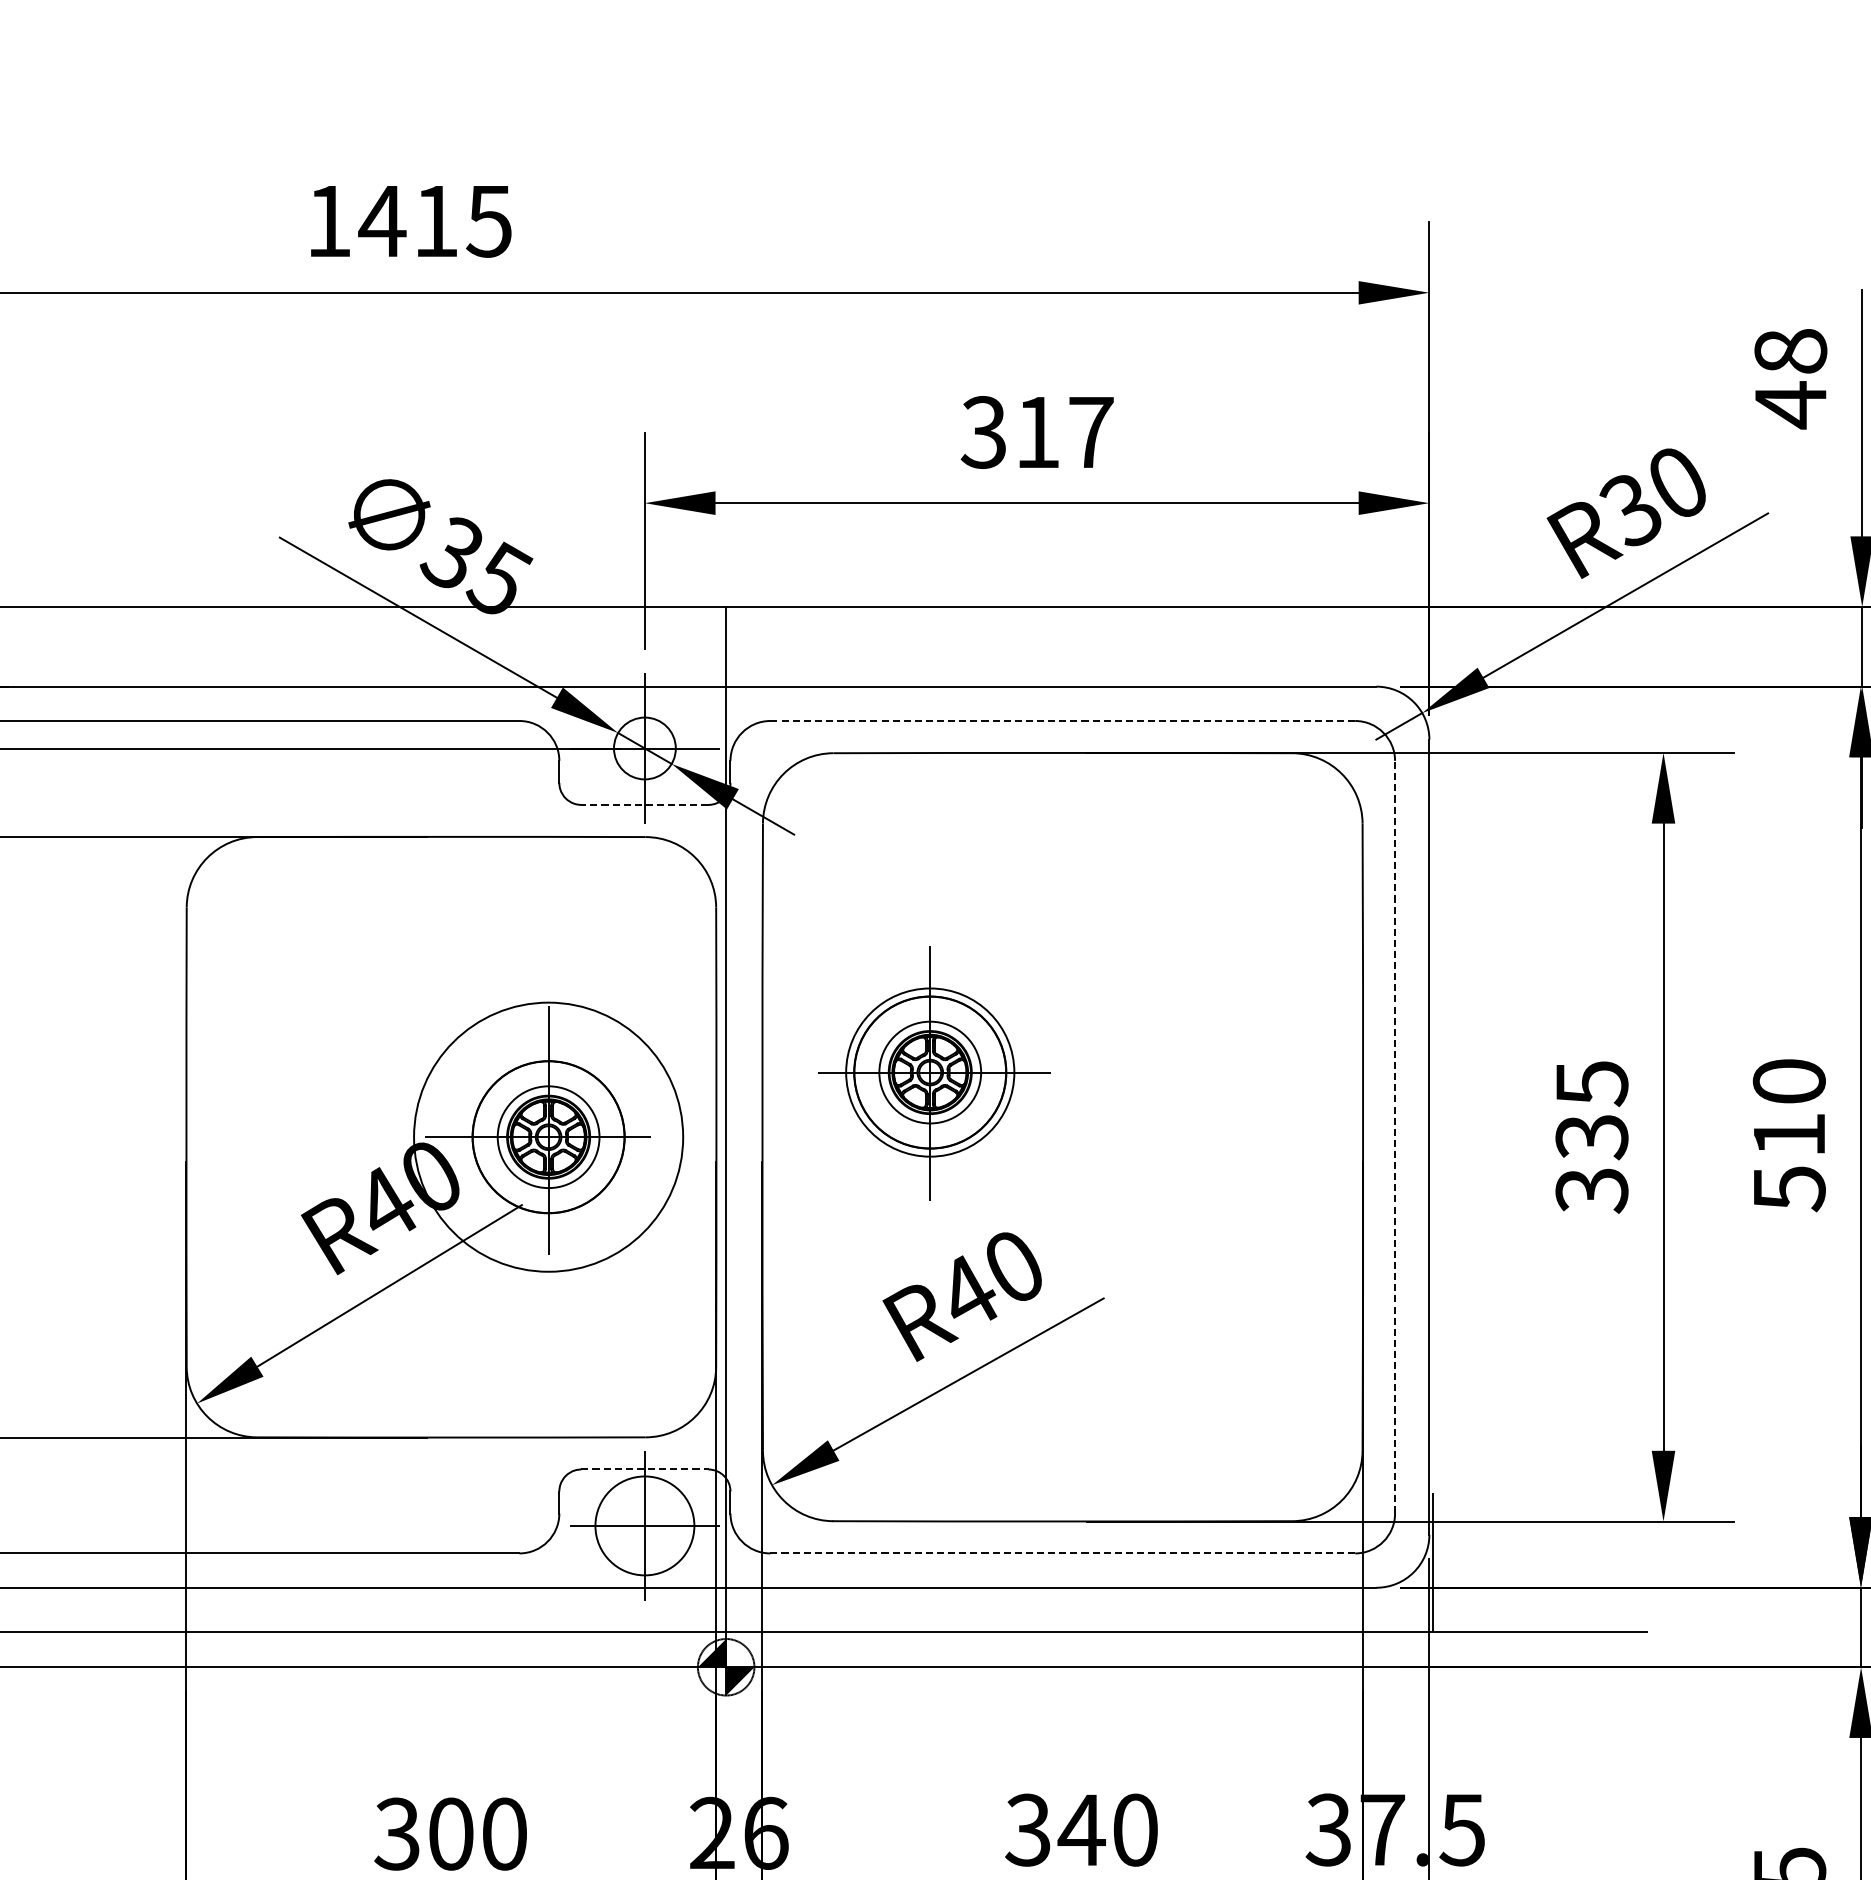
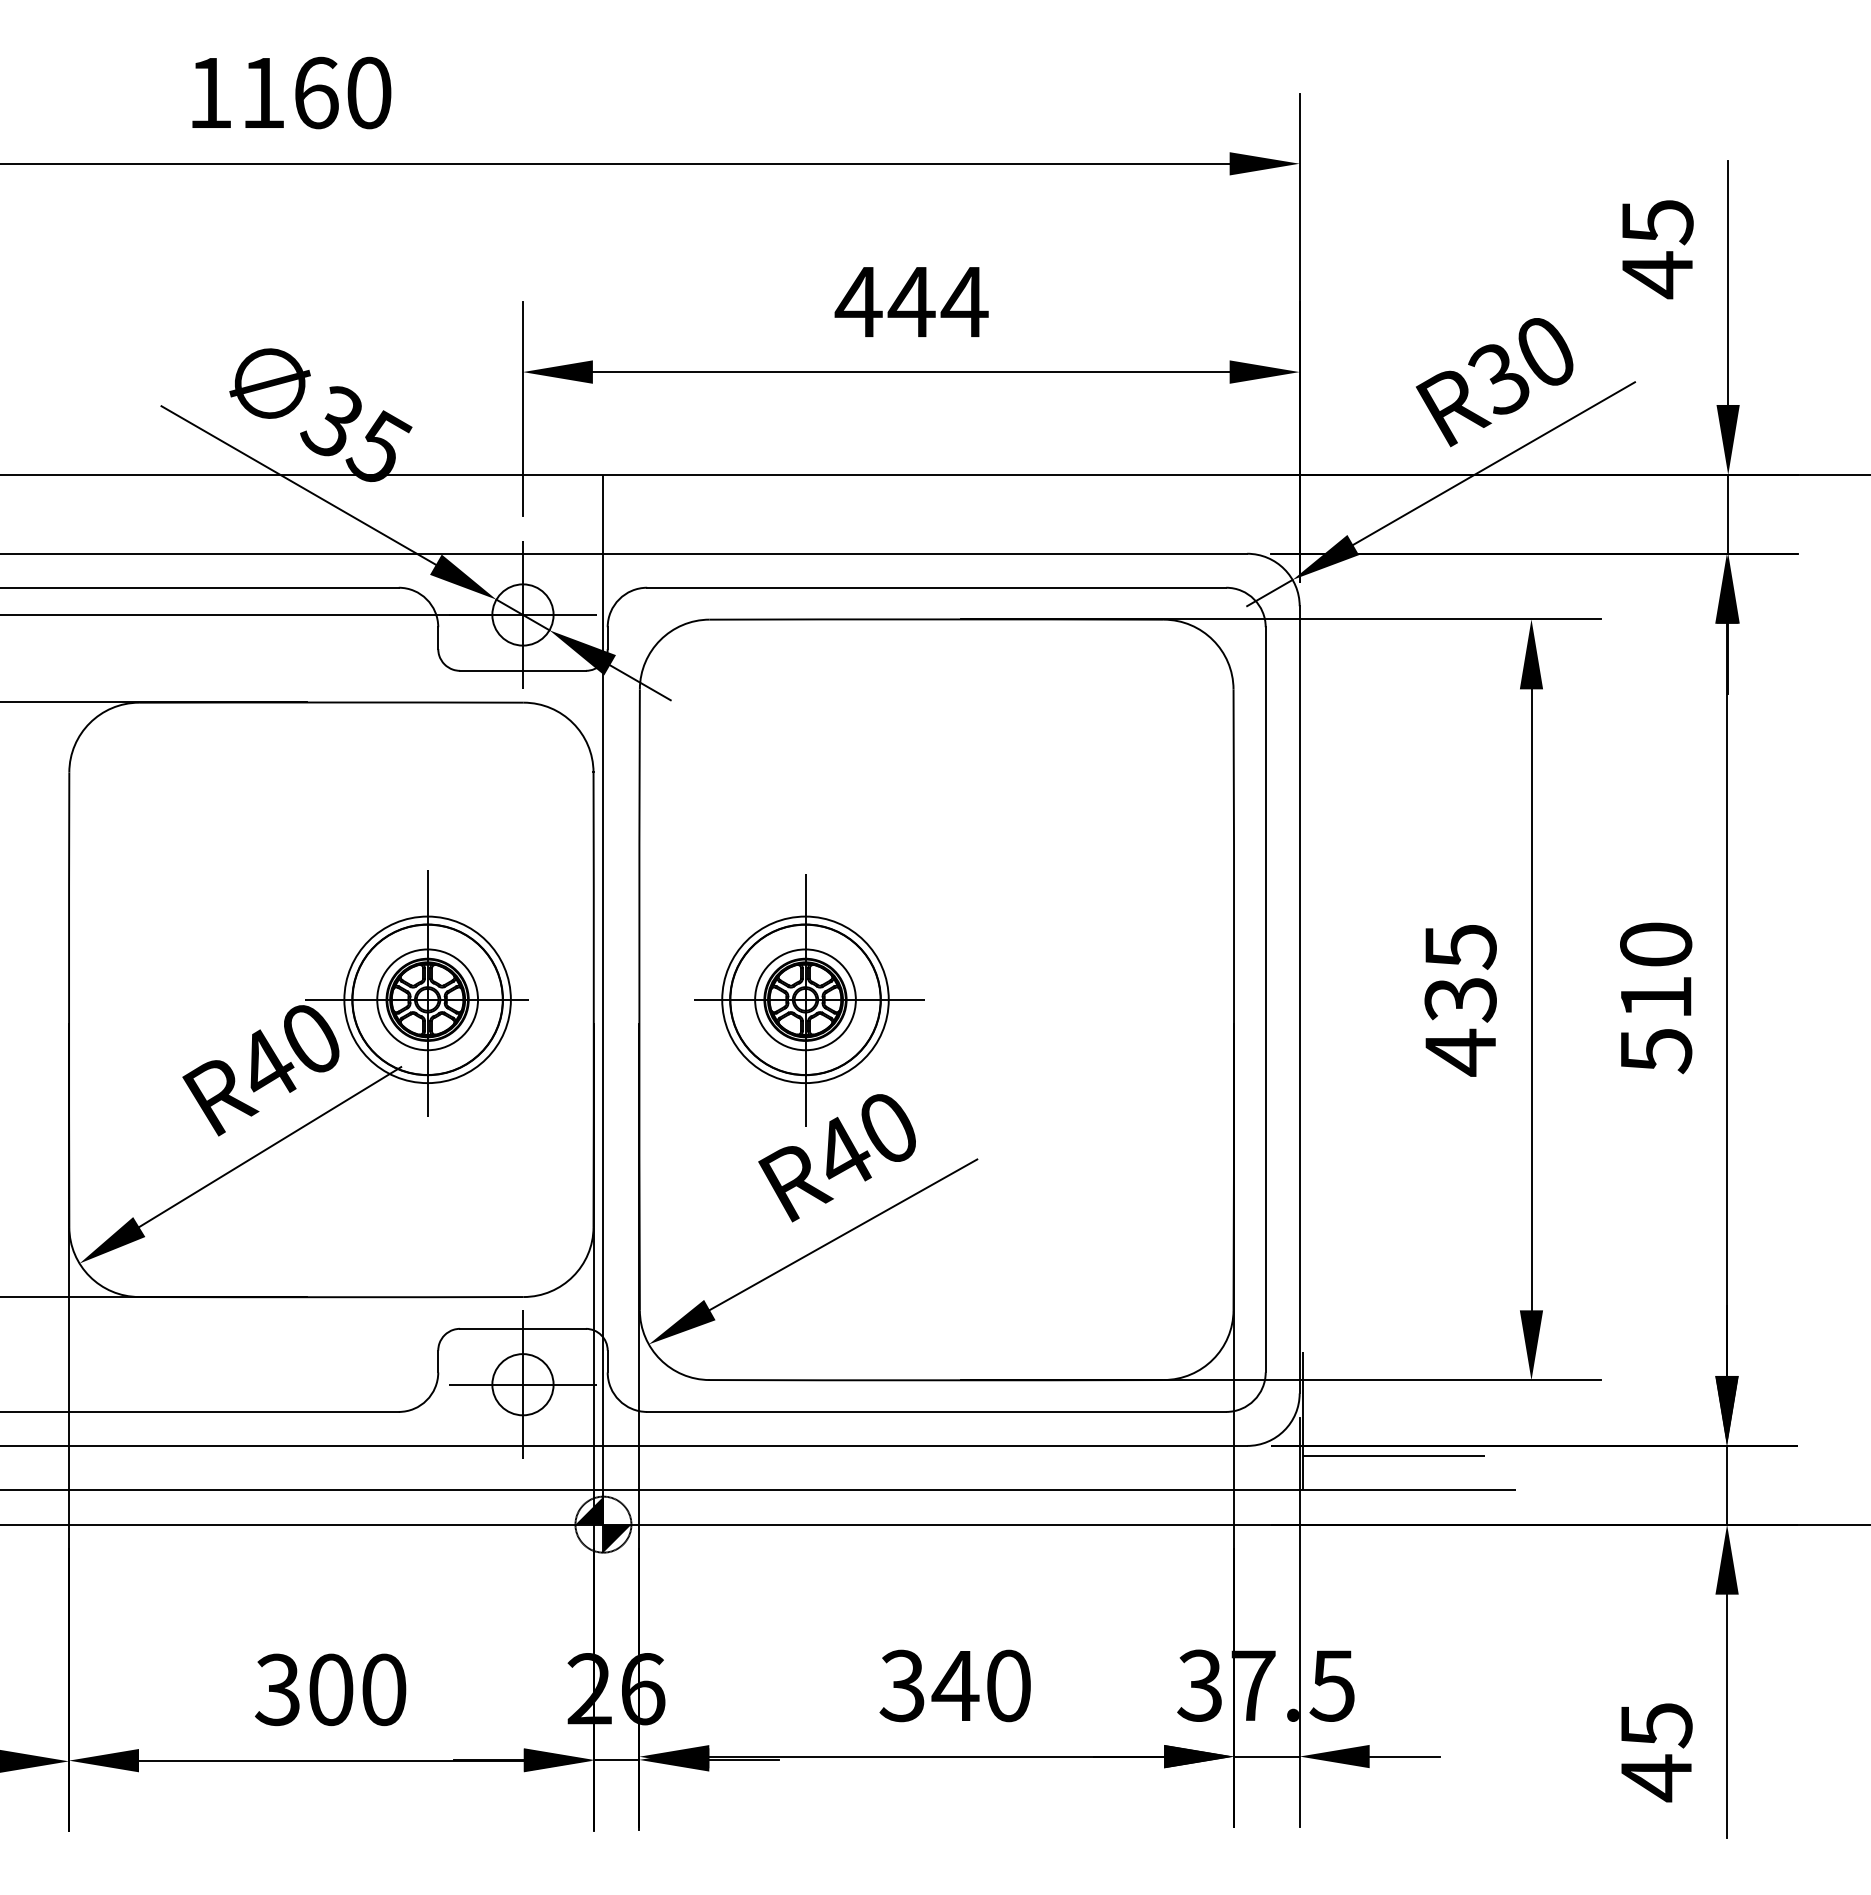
text: (435, 220) -> (315, 92), 1415 -> 1160
text: (1790, 352) -> (1657, 222), 48 -> 45
text: (1037, 431) -> (911, 301), 317 -> 444
line: (1062, 720) -> (936, 587), dashed -> solid
line: (645, 804) -> (523, 670), dashed -> solid
part: (934, 1073) -> (809, 1000), moved
circle: (548, 1136) -> (427, 999), size x0.62
line: (1394, 1136) -> (1265, 999), dashed -> solid
text: (1591, 1190) -> (1460, 1052), 335 -> 435
line: (645, 1469) -> (523, 1328), dashed -> solid
circle: (644, 1525) -> (522, 1384), size x0.62
line: (1062, 1552) -> (936, 1411), dashed -> solid
line: (1524, 1598) -> (1393, 1456), added

